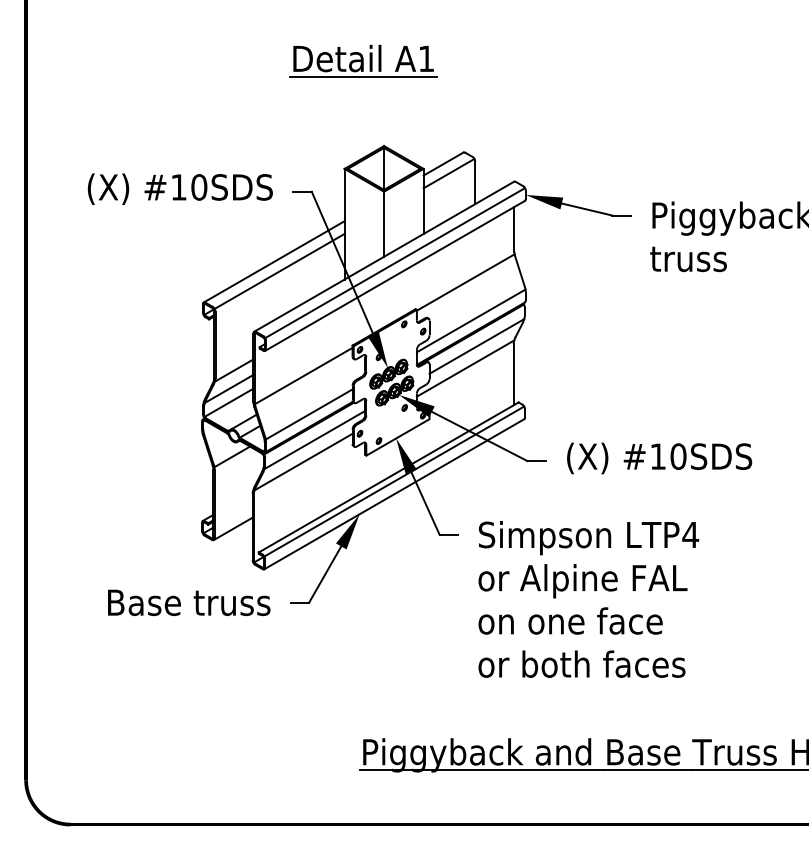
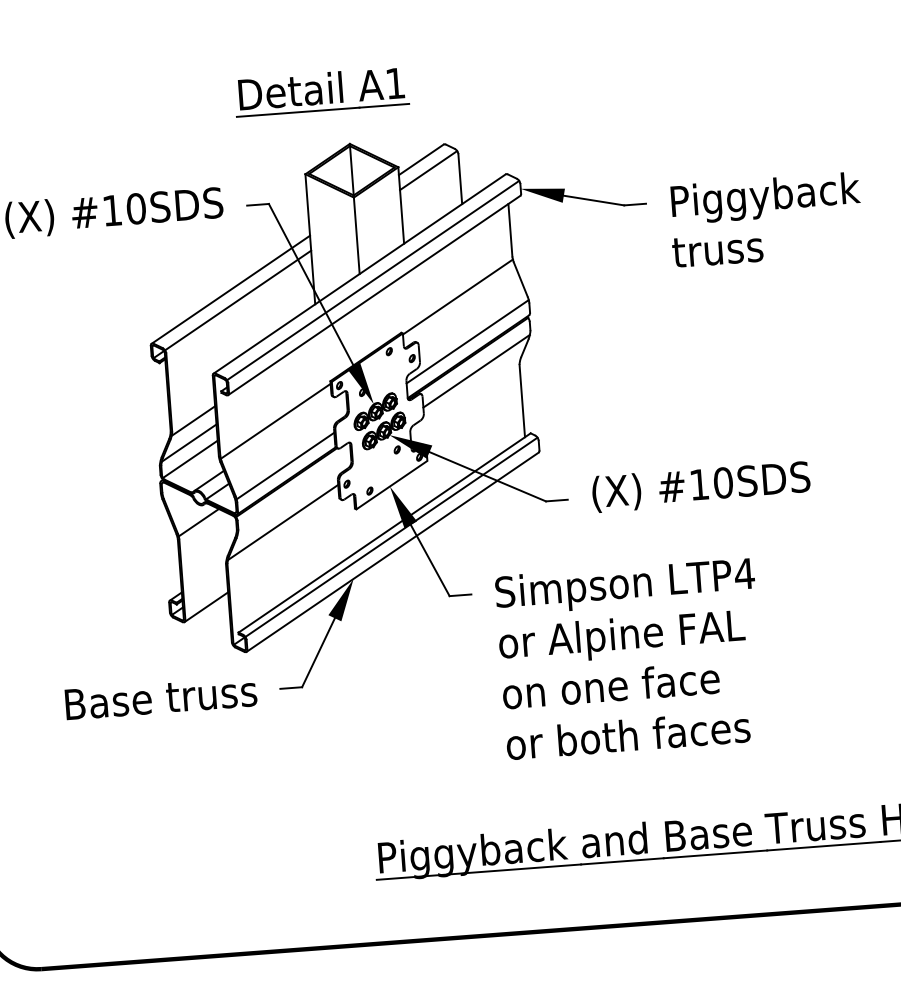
part: (363, 60) -> (321, 90), moved
line: (465, 368) -> (465, 398), removed
line: (314, 439) -> (293, 494), removed

